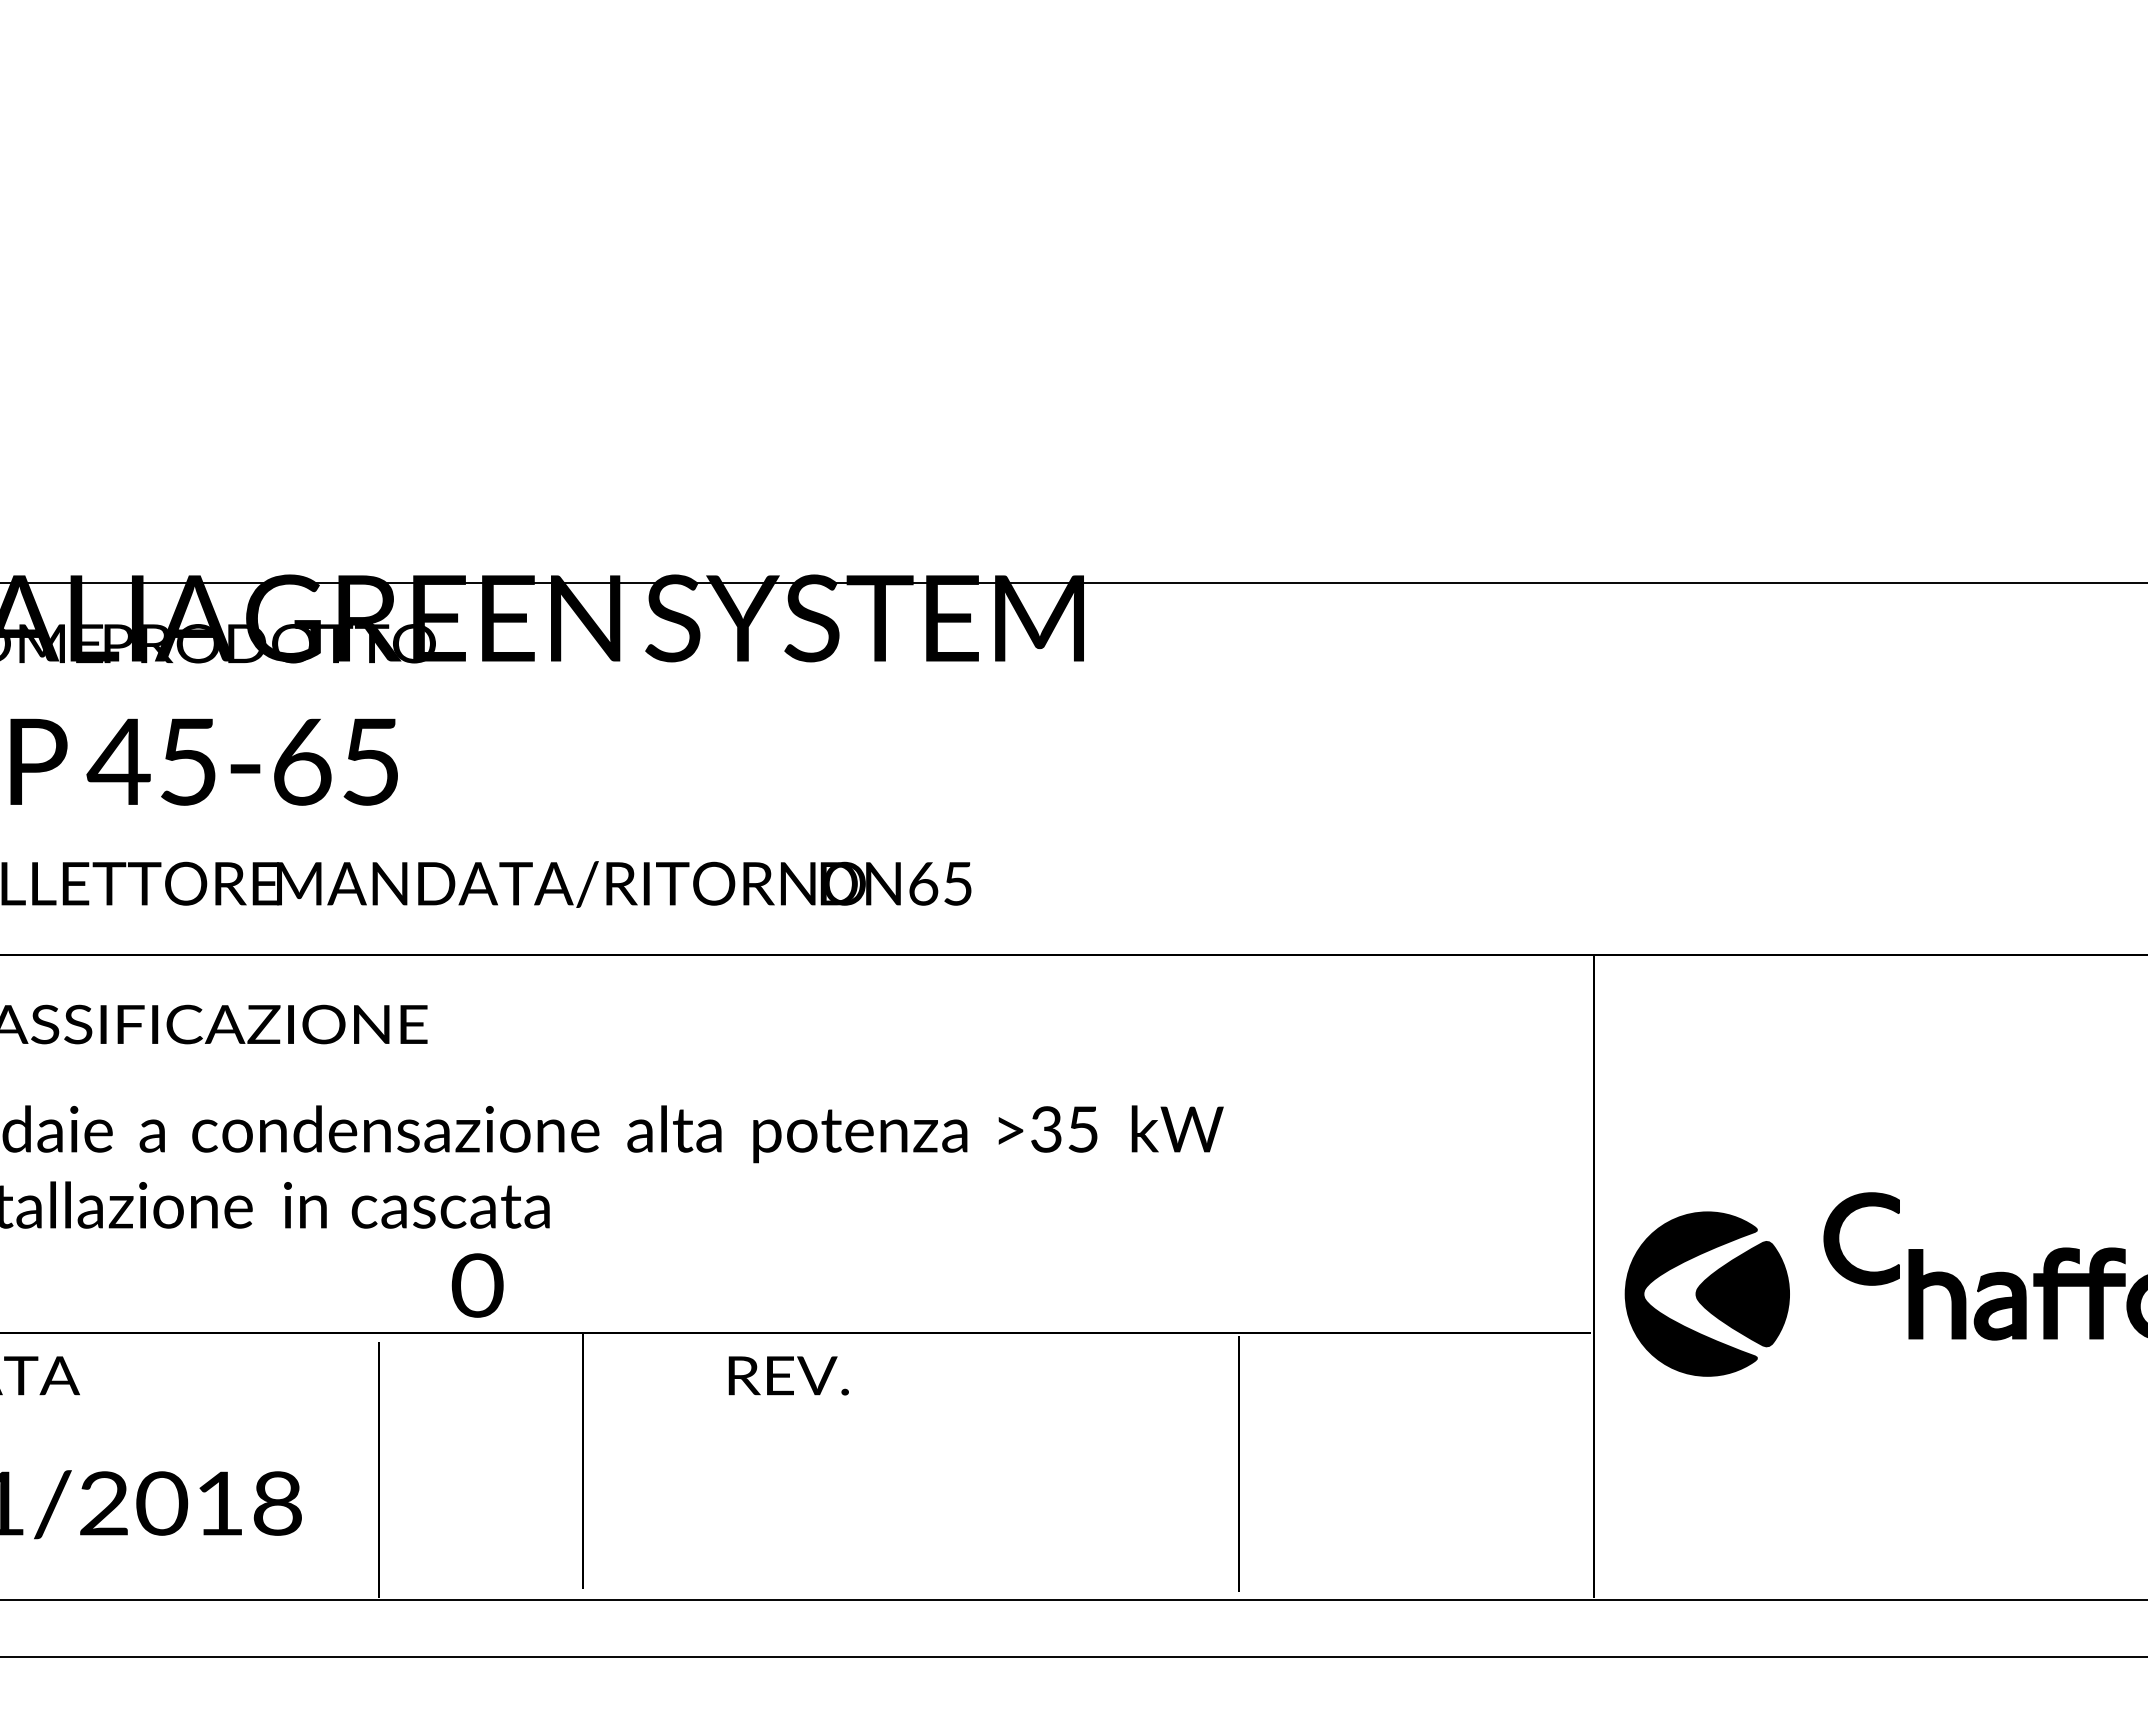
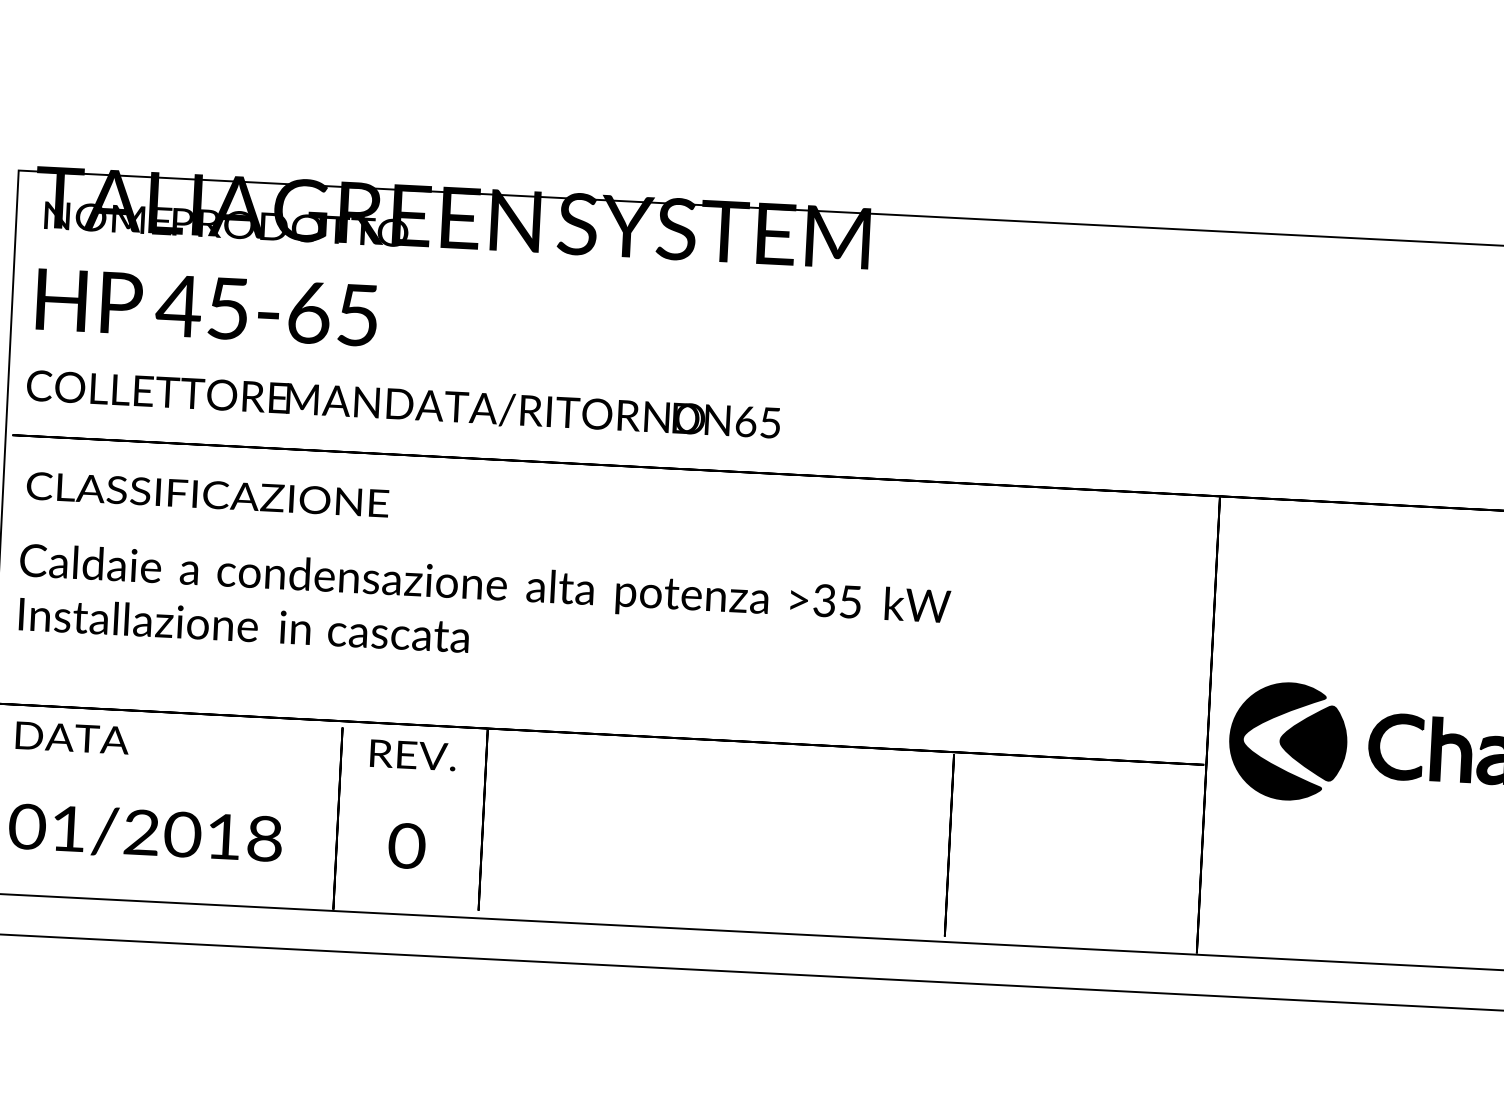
part: (1839, 1238) -> (1380, 745), moved
text: (477, 1285) -> (406, 845), moved
text: (788, 1375) -> (412, 755), moved

